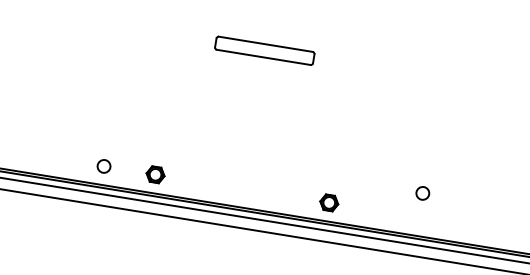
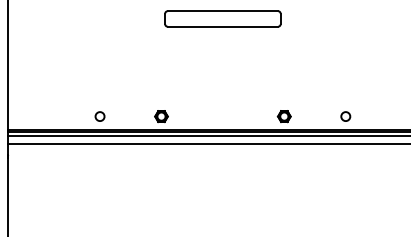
part: (264, 50) -> (222, 18), size x1.67
circle: (103, 166) -> (99, 116), moved
circle: (422, 193) -> (345, 116), moved

